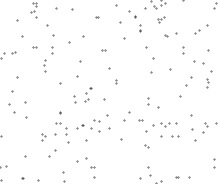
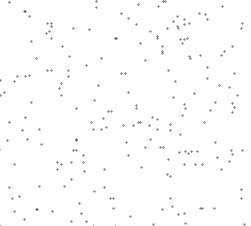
part: (183, 50) -> (207, 73), size x1.6
part: (160, 84) -> (183, 109), added
part: (88, 94) -> (106, 120), size x1.4
part: (164, 124) -> (187, 152), size x0.7
part: (88, 125) -> (145, 123), moved

